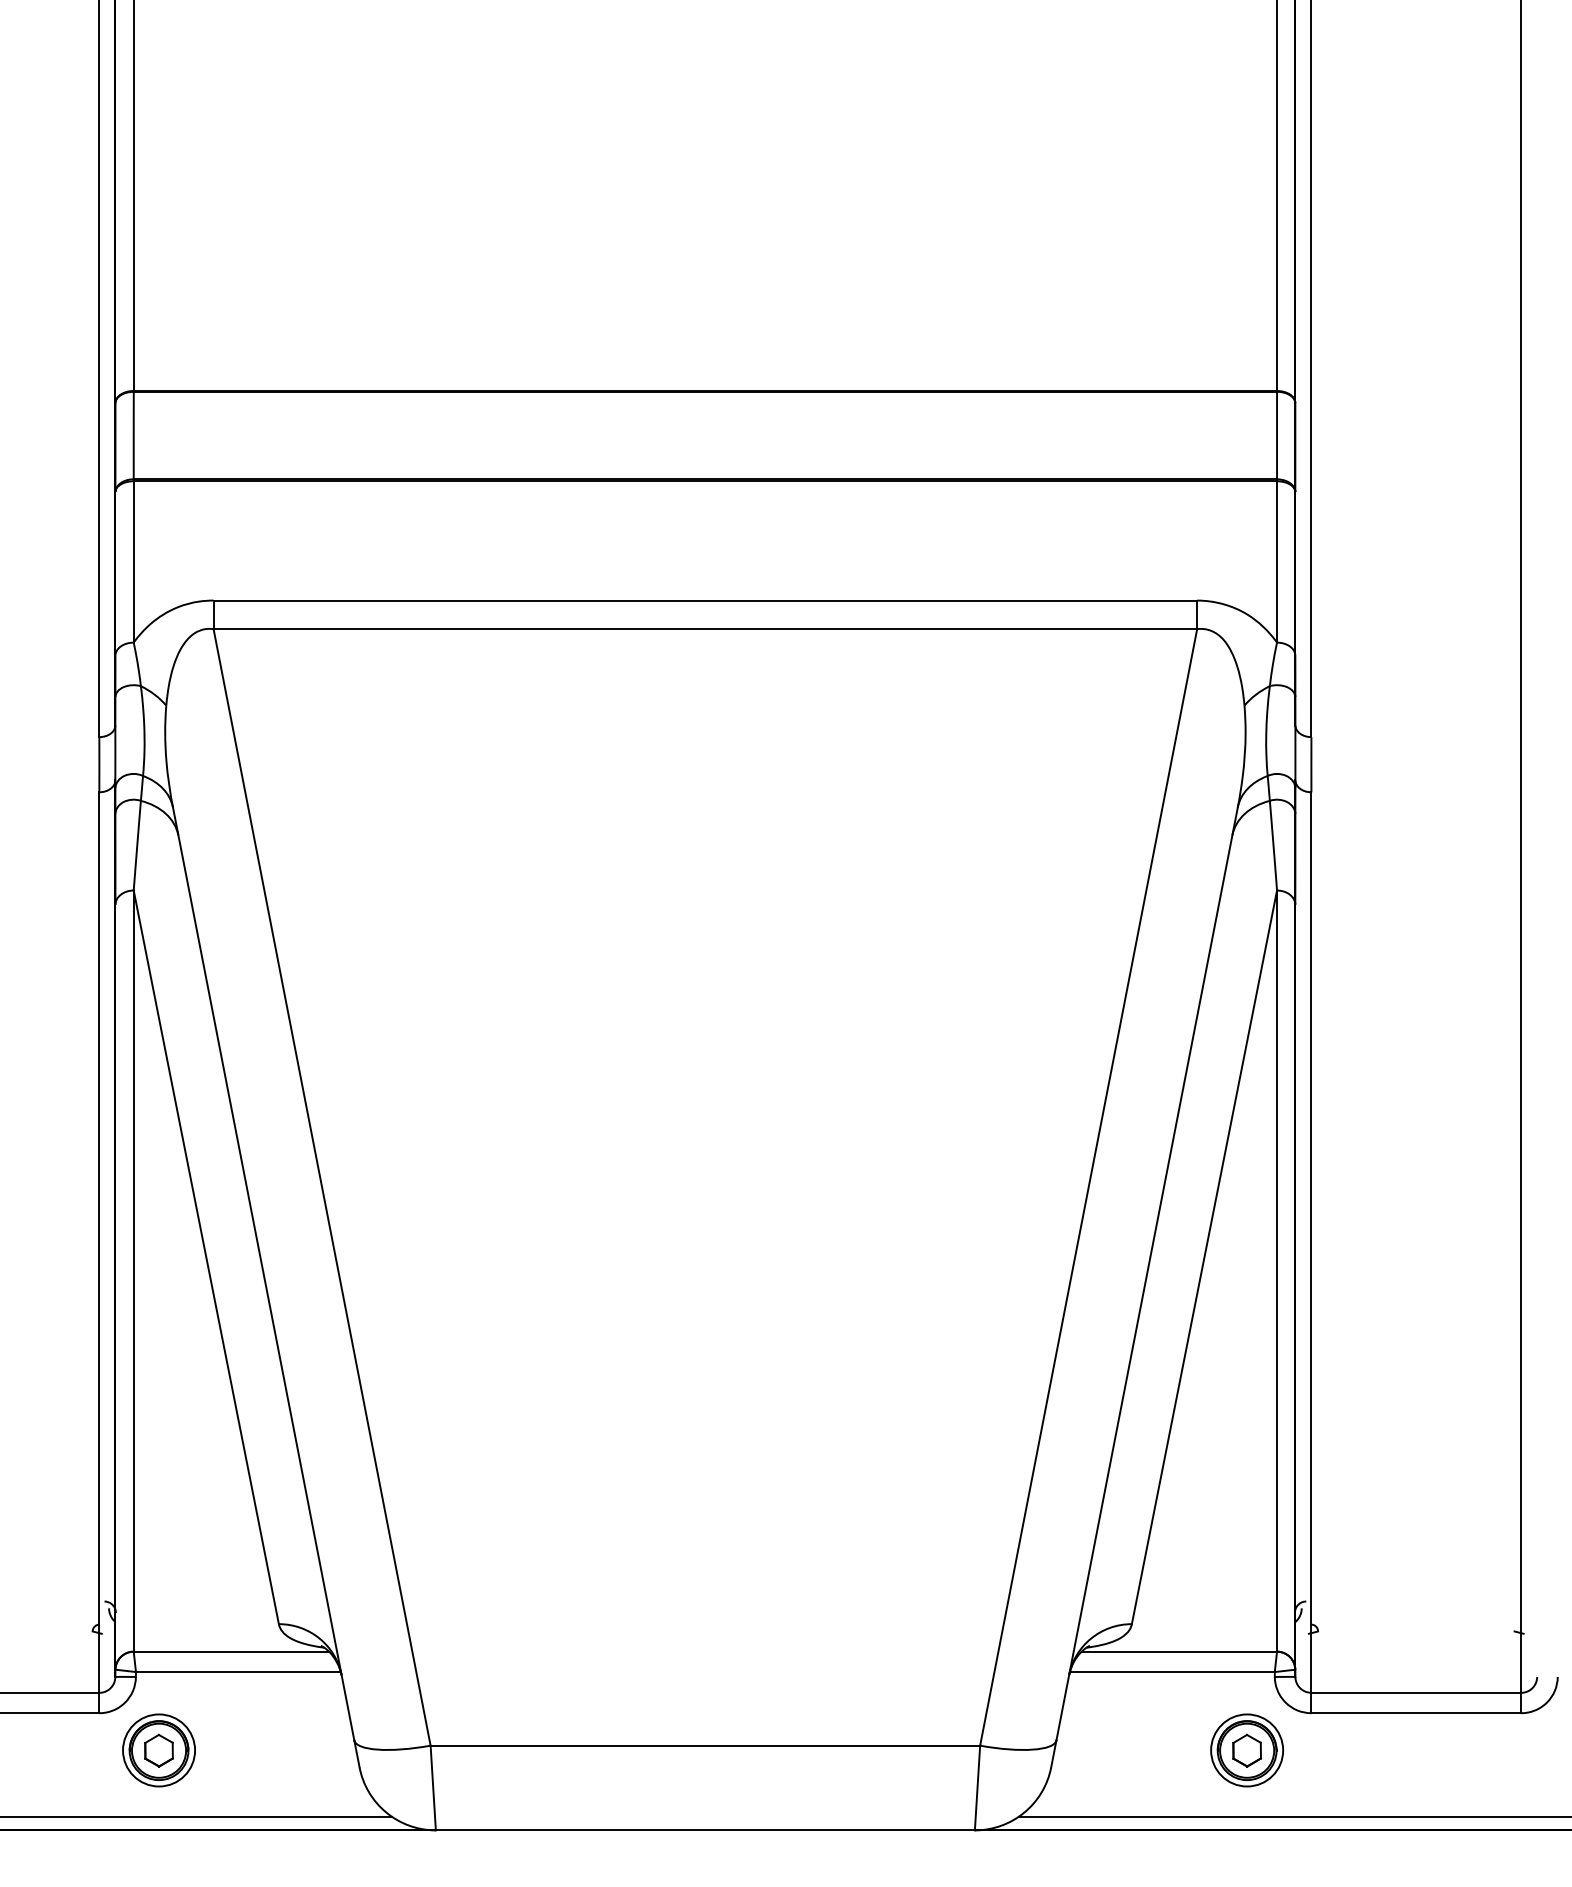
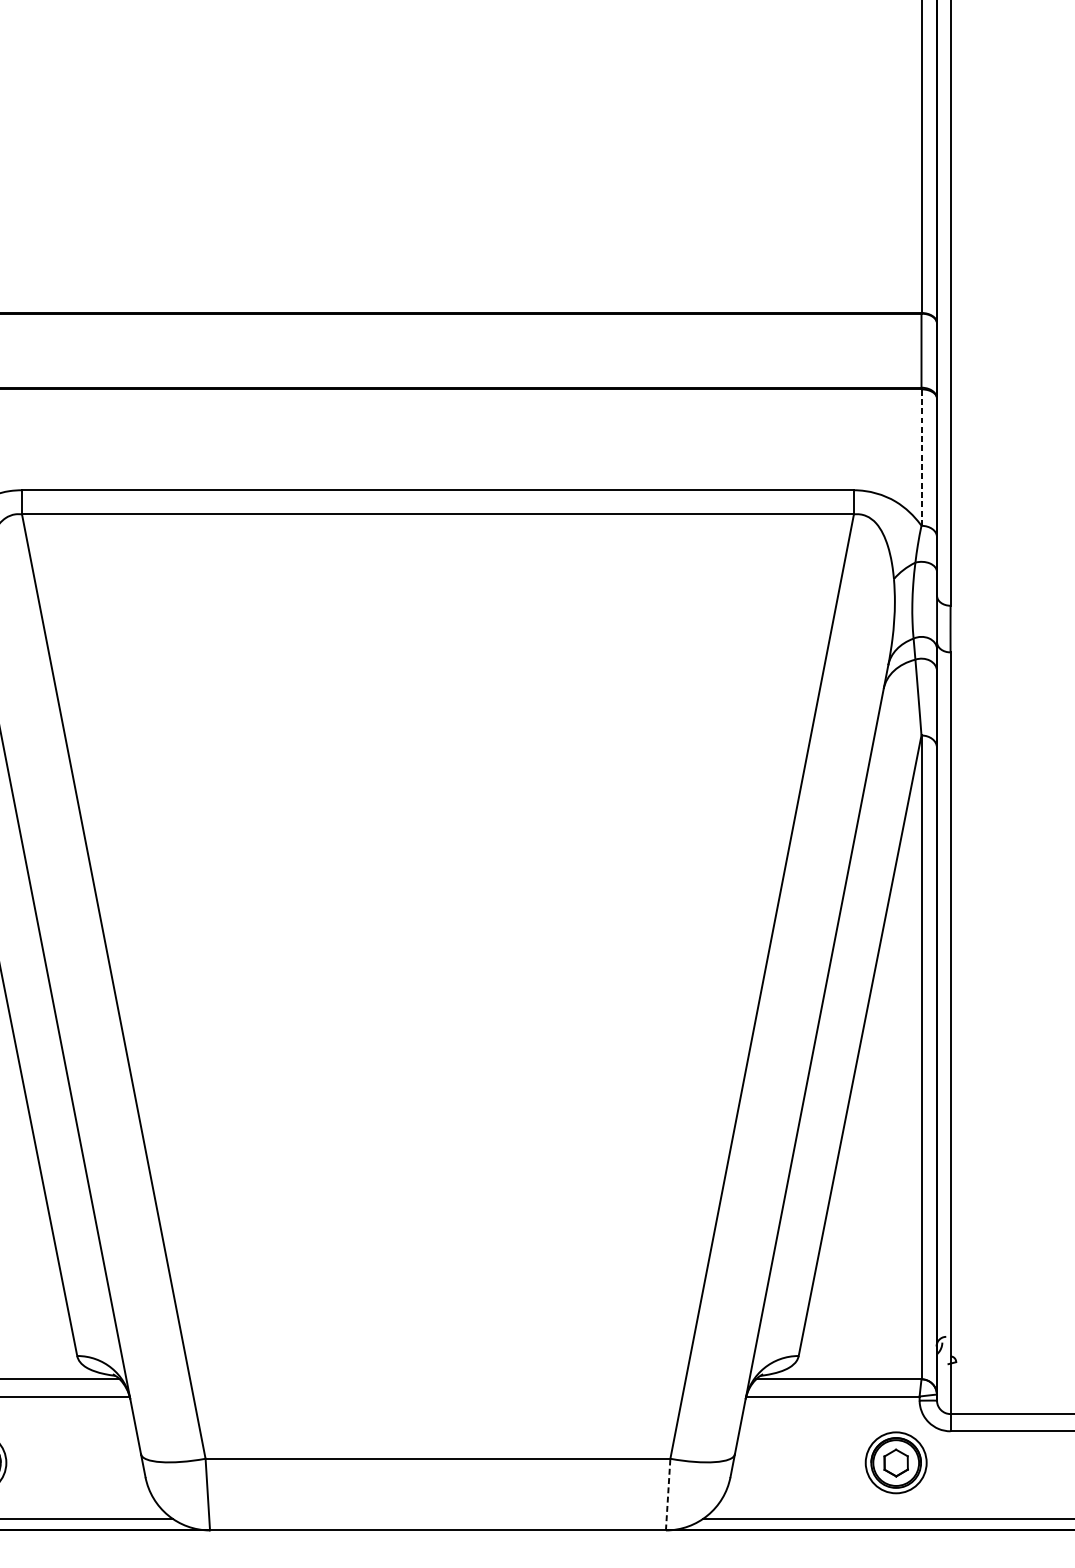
line: (1277, 561) -> (921, 457), solid -> dashed
line: (977, 1787) -> (668, 1494), solid -> dashed

